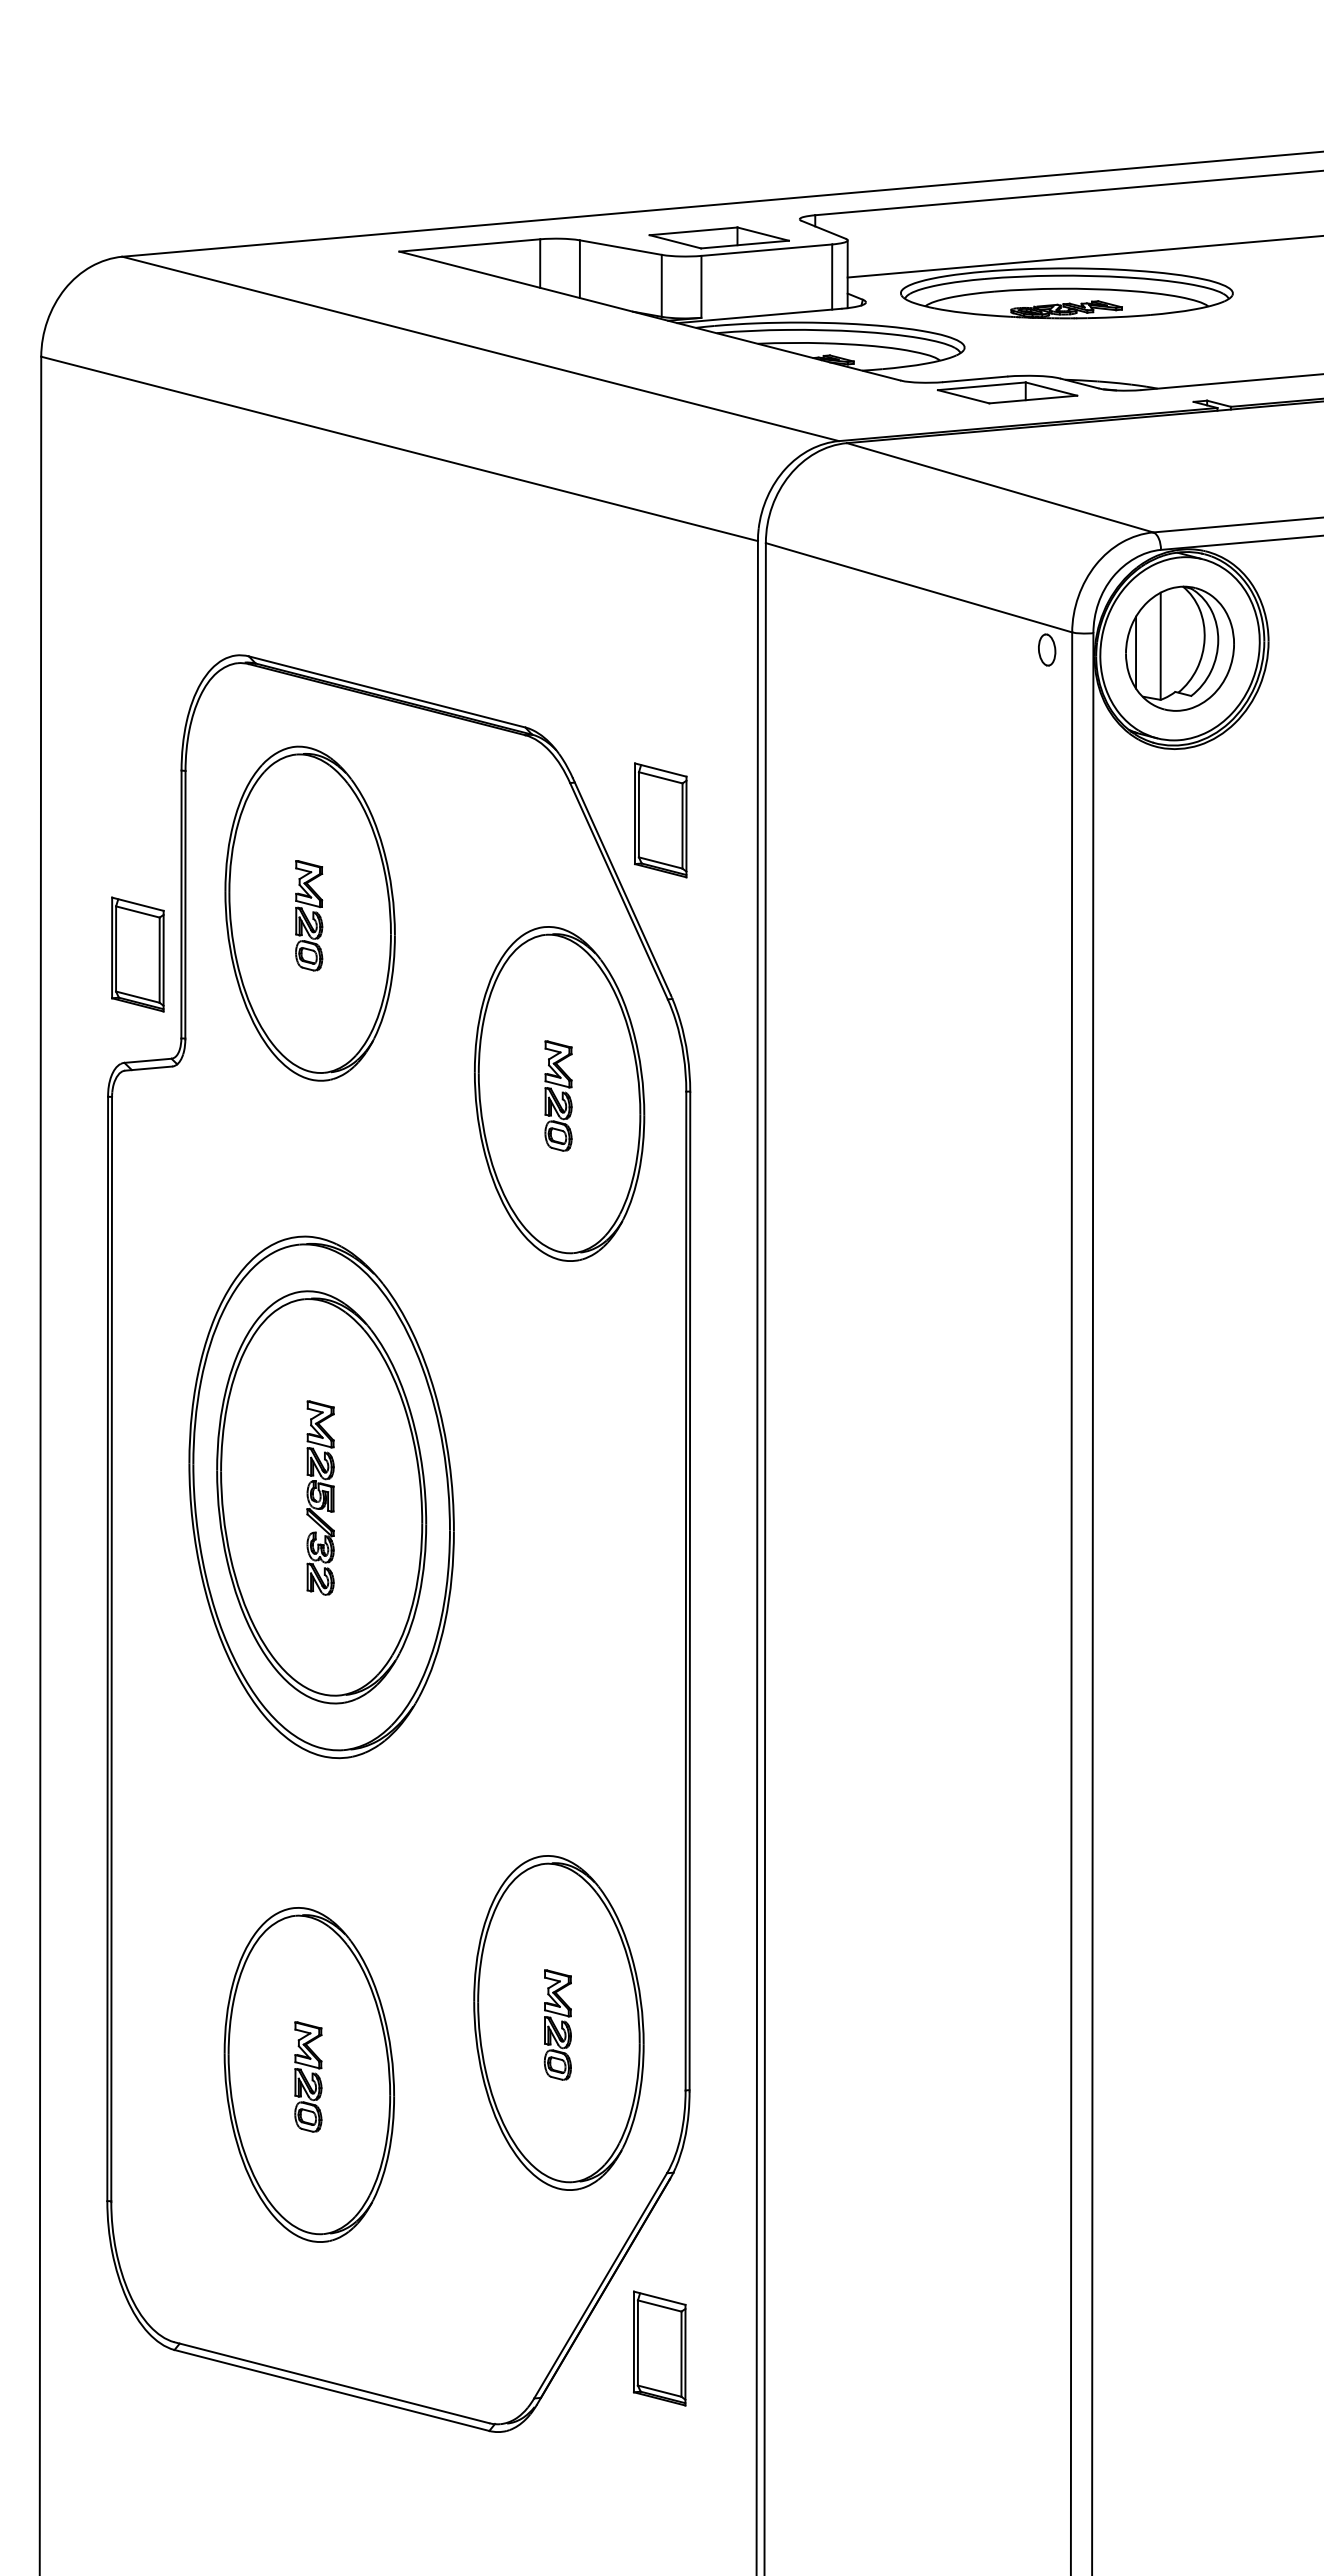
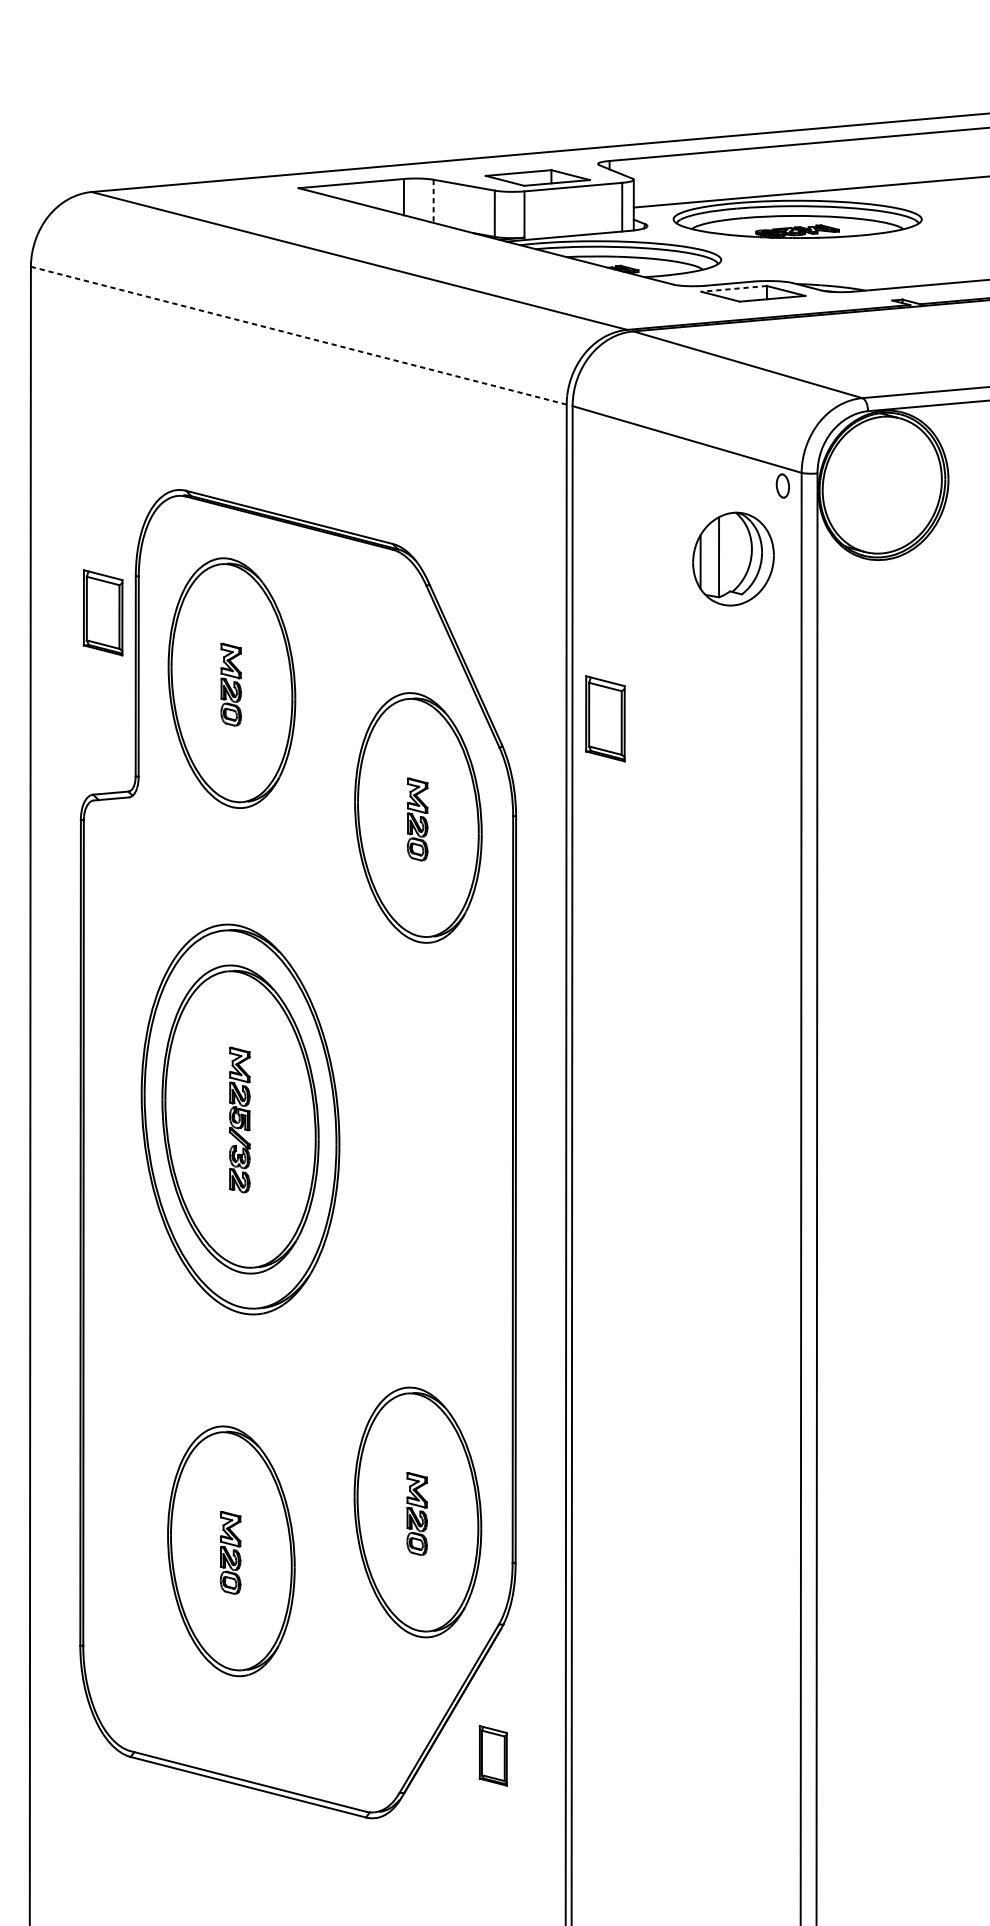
line: (579, 269) -> (433, 201), solid -> dashed
line: (981, 386) -> (733, 289), solid -> dashed
line: (399, 448) -> (298, 335), solid -> dashed
part: (1179, 648) -> (733, 558), moved
part: (660, 820) -> (605, 718), moved
part: (137, 954) -> (102, 612), moved
part: (659, 2348) -> (493, 1755), size x0.7

